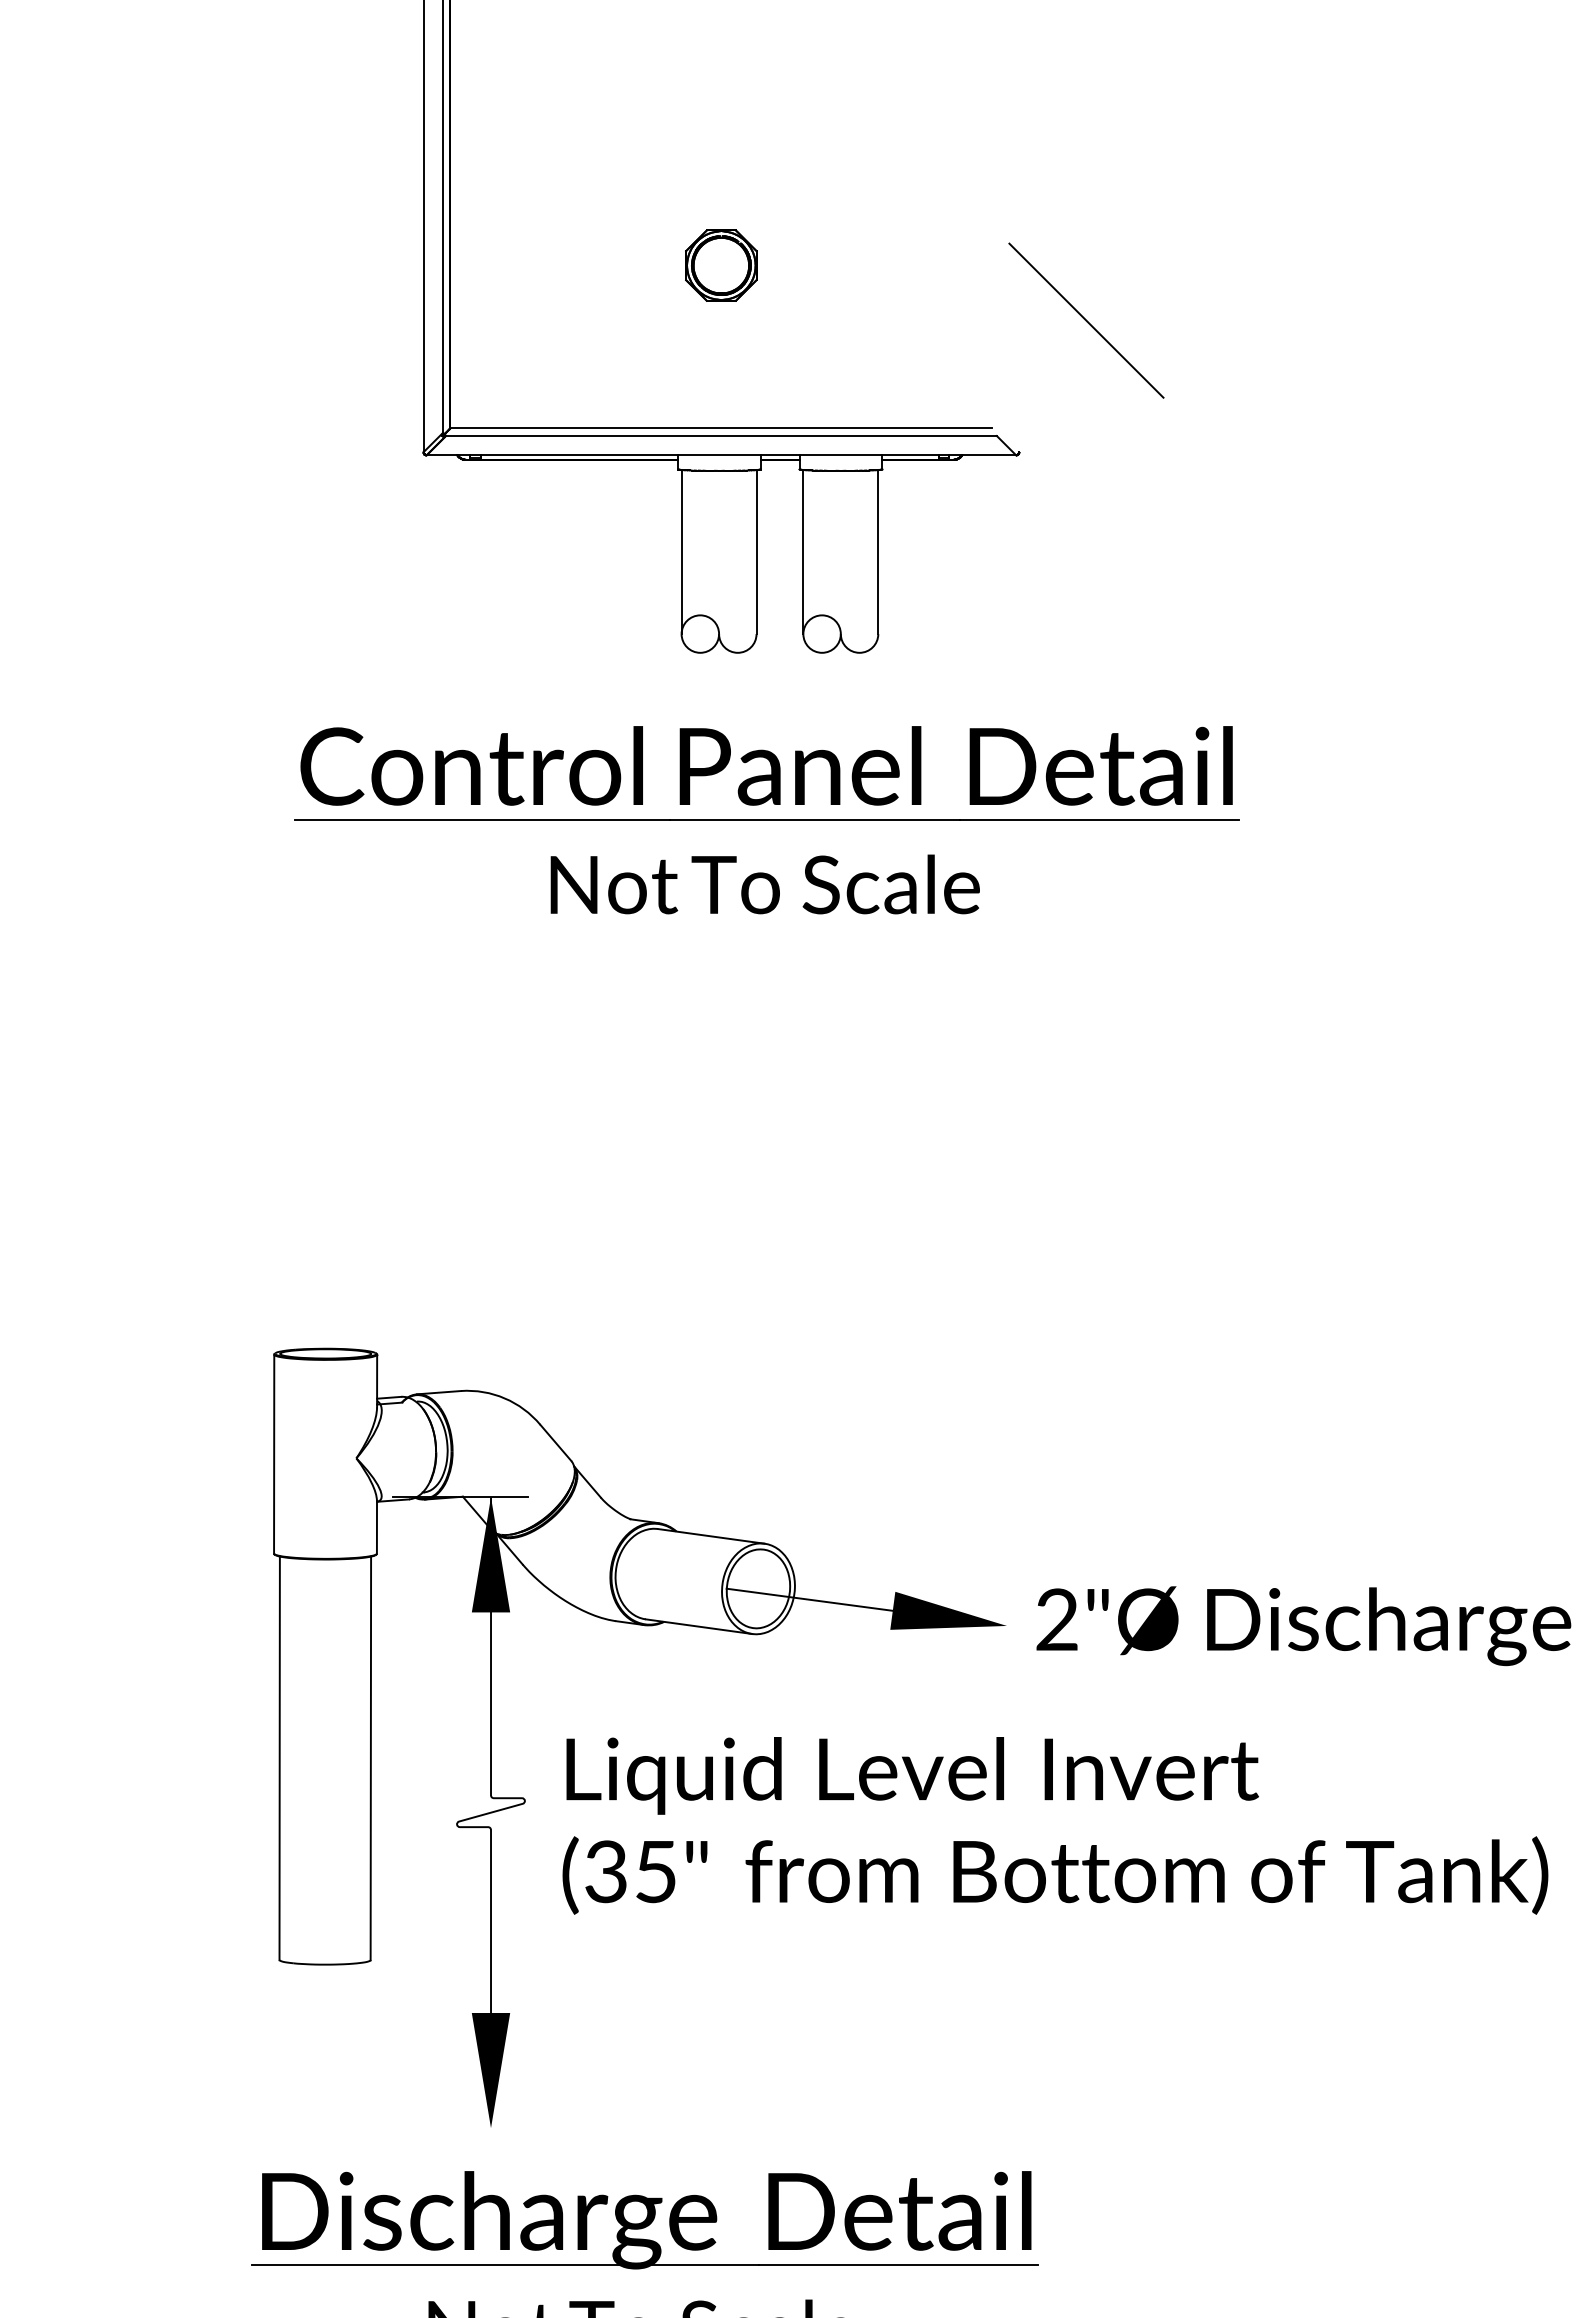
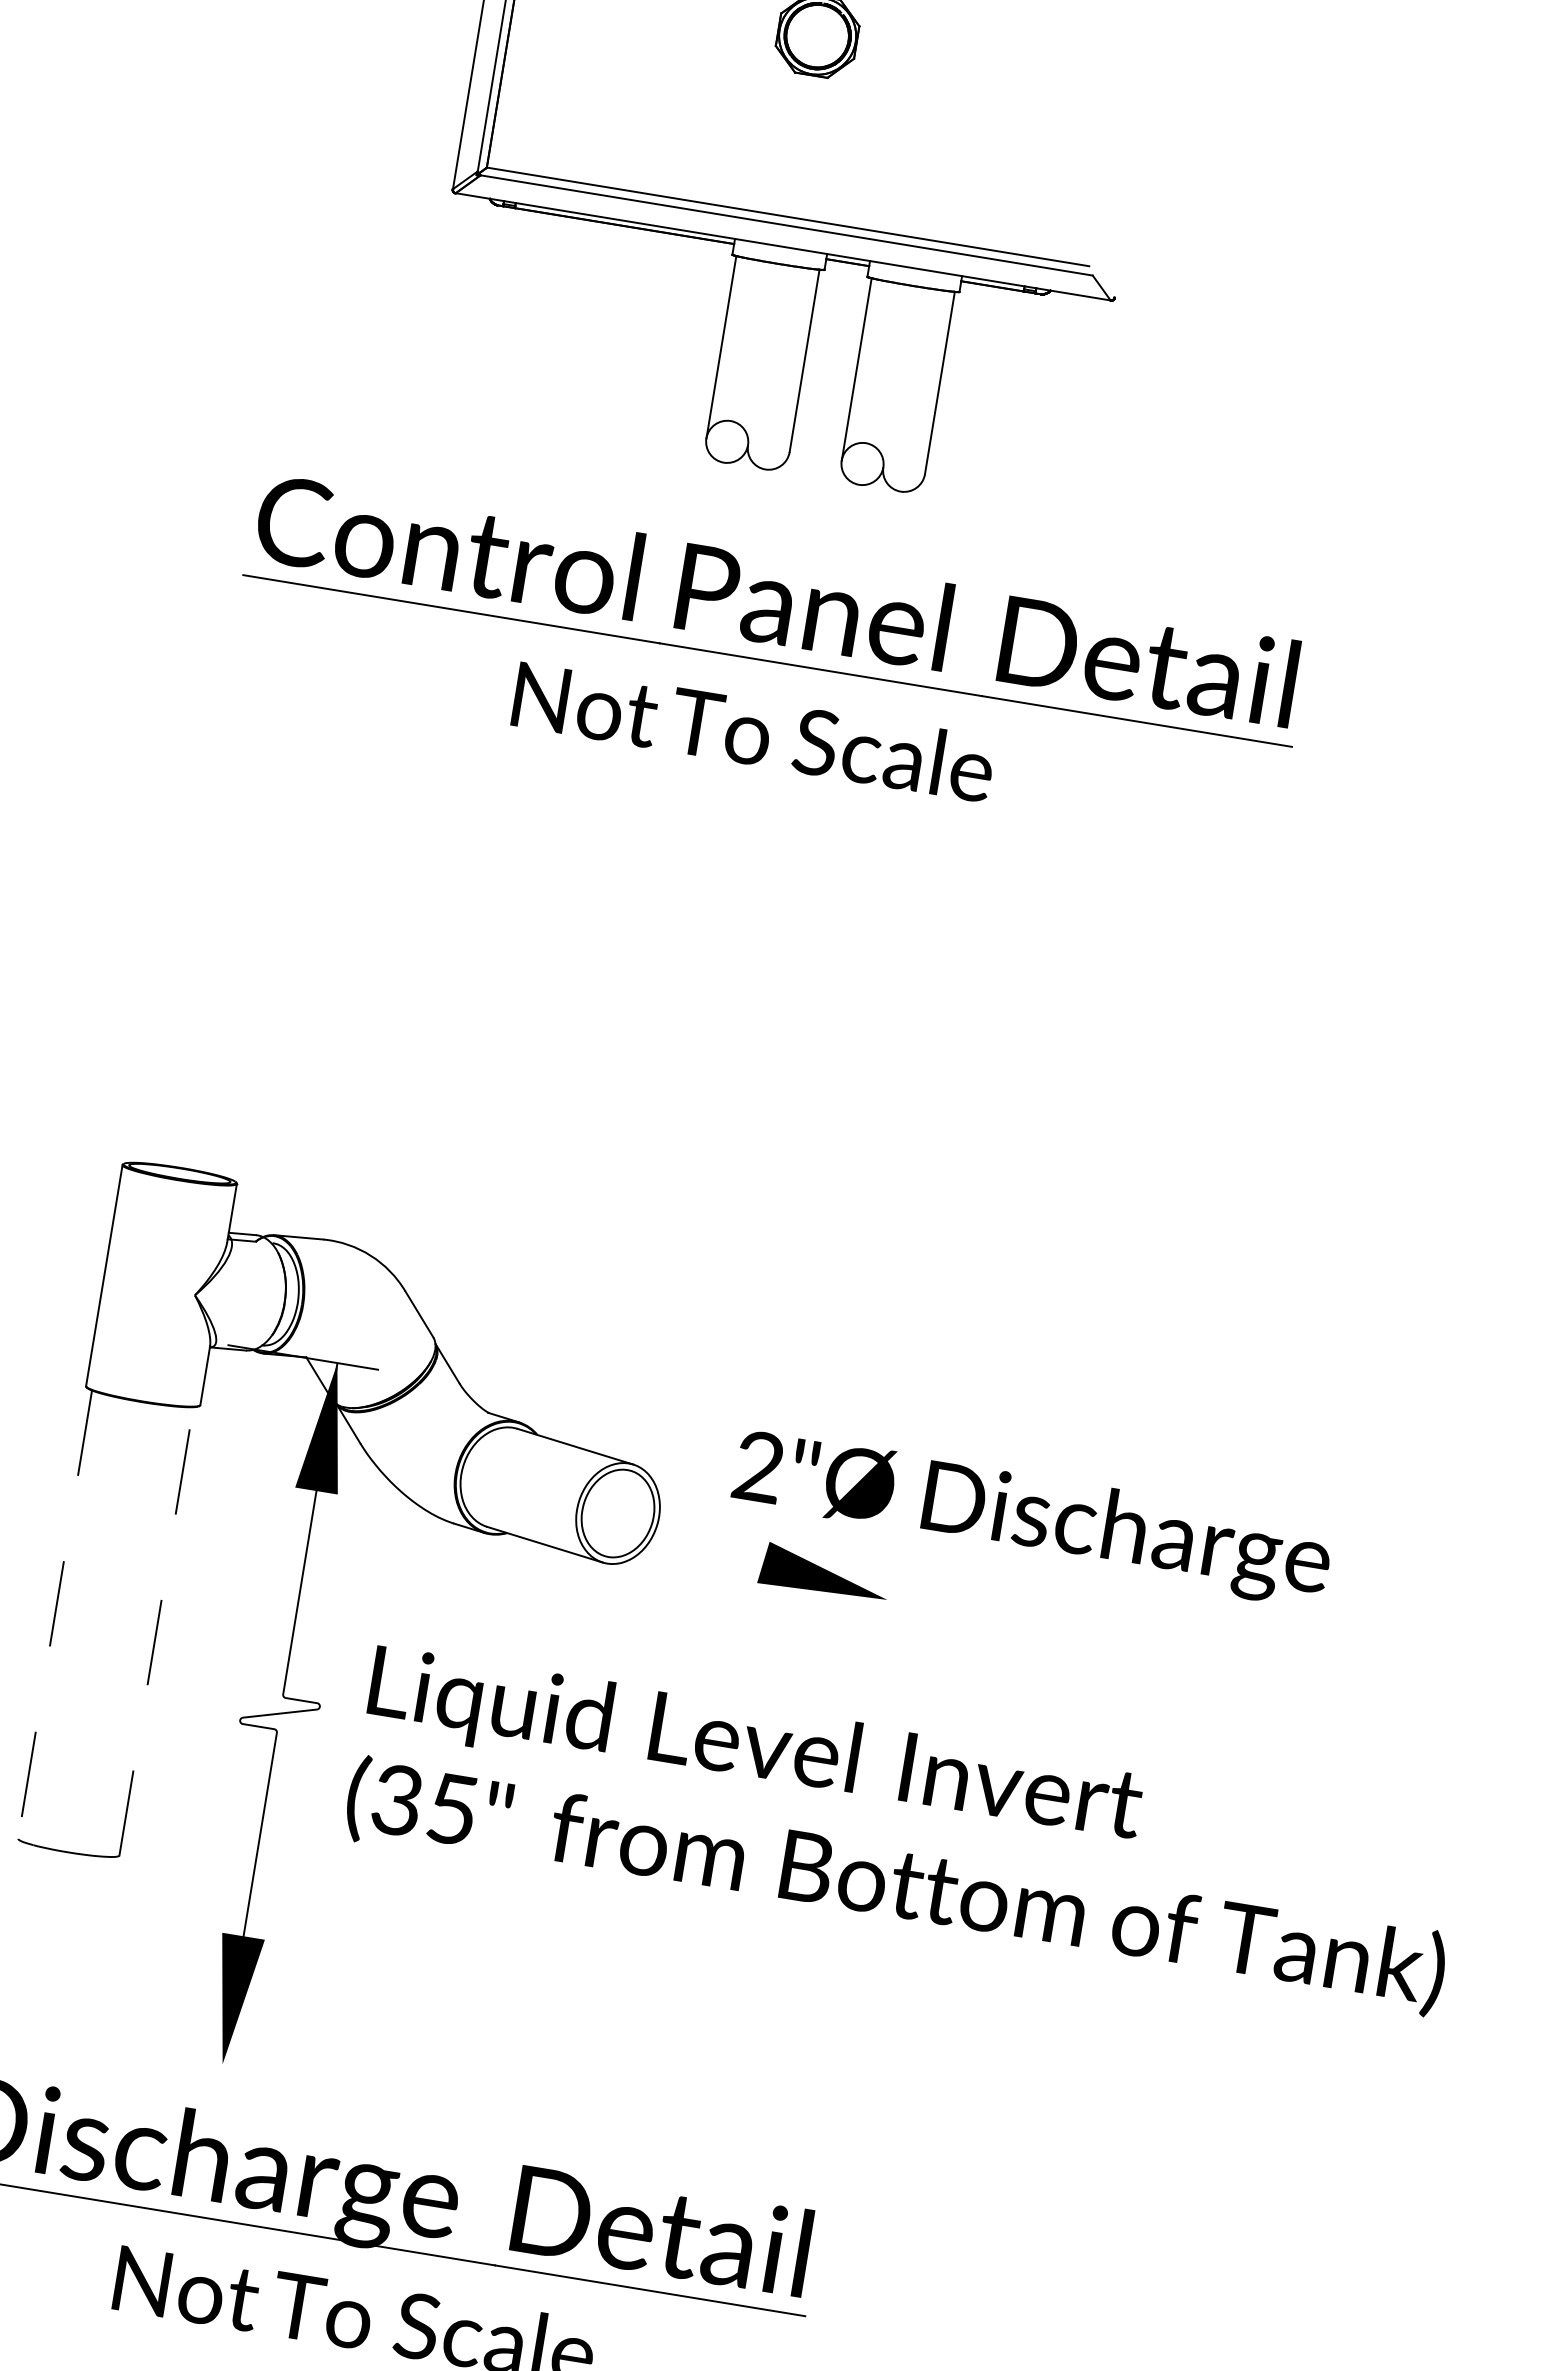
line: (1086, 320) -> (1213, 163), removed
line: (809, 1599) -> (672, 1534), removed
text: (1303, 1626) -> (1031, 1519), moved
line: (279, 1758) -> (54, 1614), solid -> dashed
line: (370, 1758) -> (155, 1631), solid -> dashed

